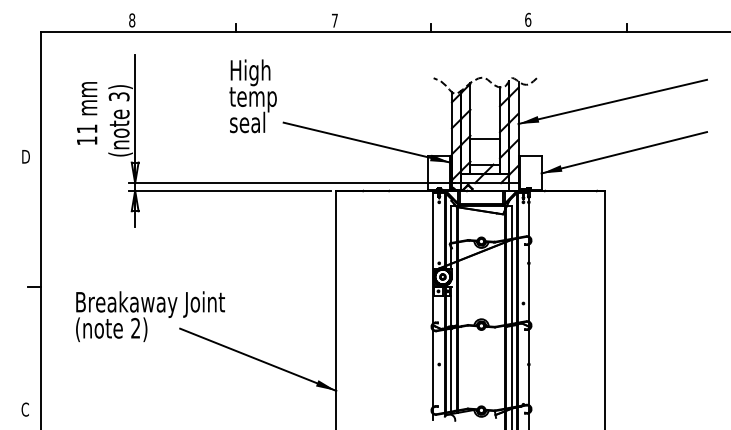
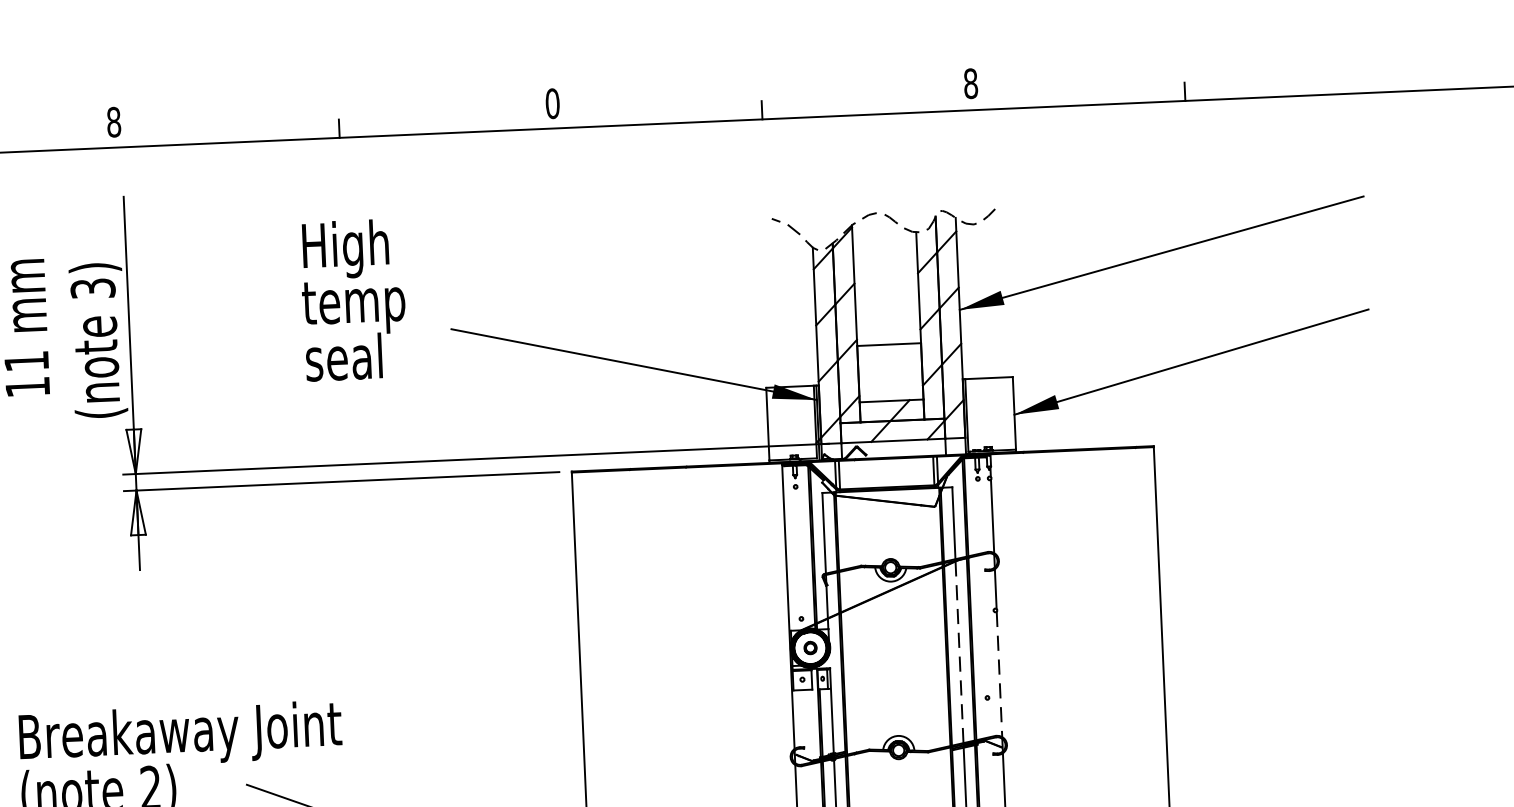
text: (528, 19) -> (971, 82), 6 -> 8
text: (334, 20) -> (551, 103), 7 -> 0
text: (252, 96) -> (352, 300), moved
line: (511, 281) -> (959, 651), solid -> dashed
line: (529, 292) -> (999, 673), solid -> dashed

